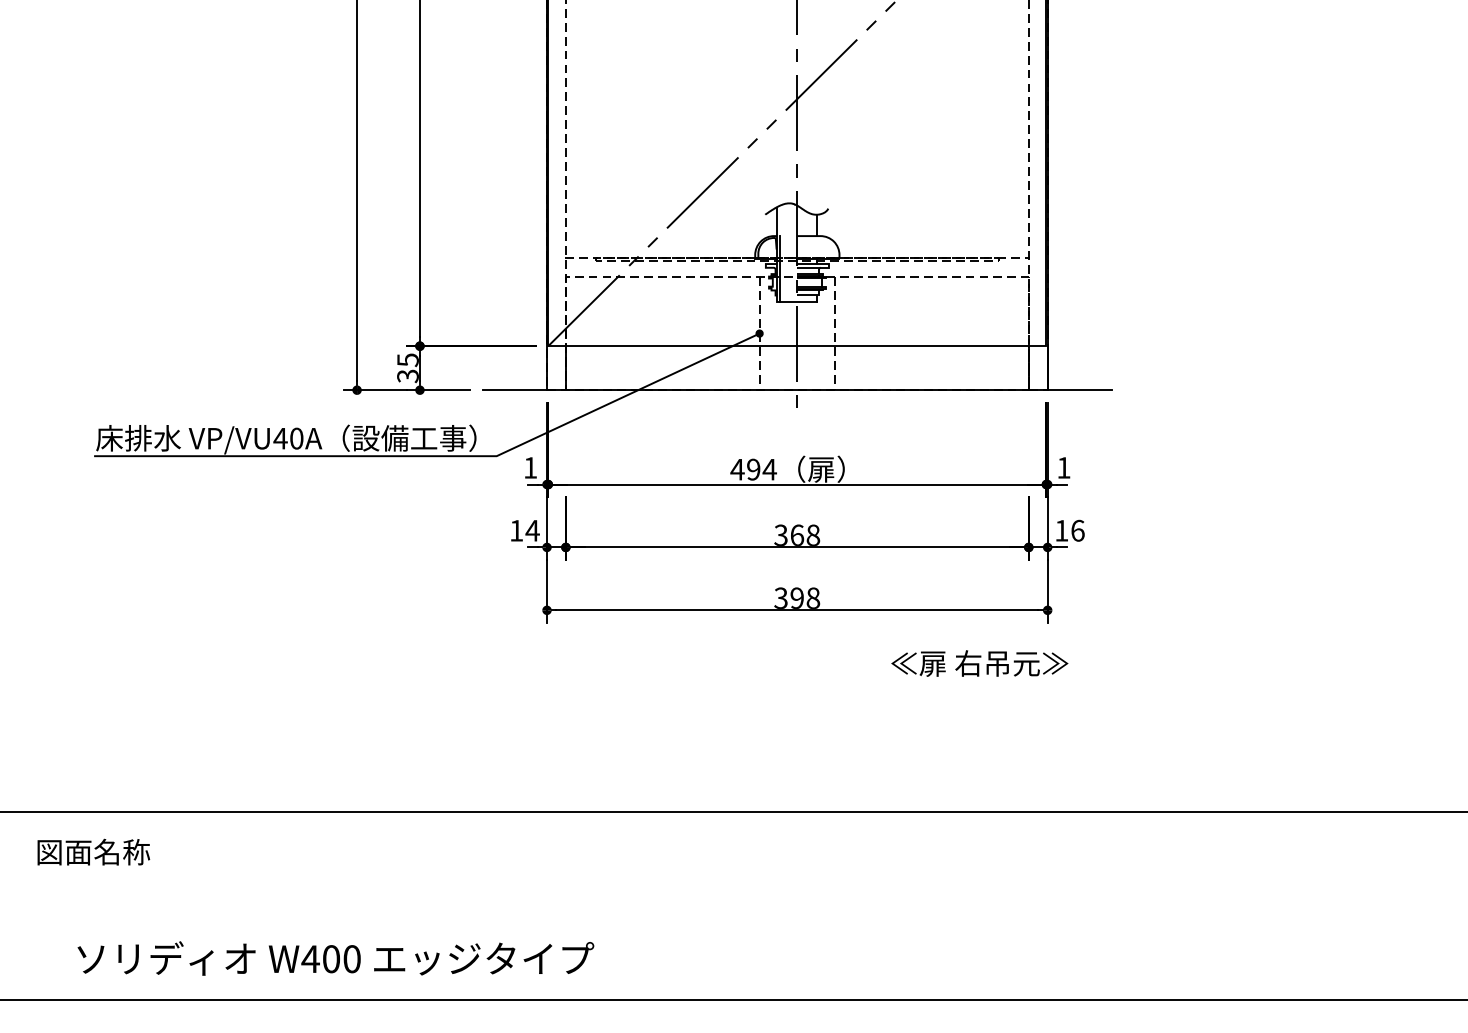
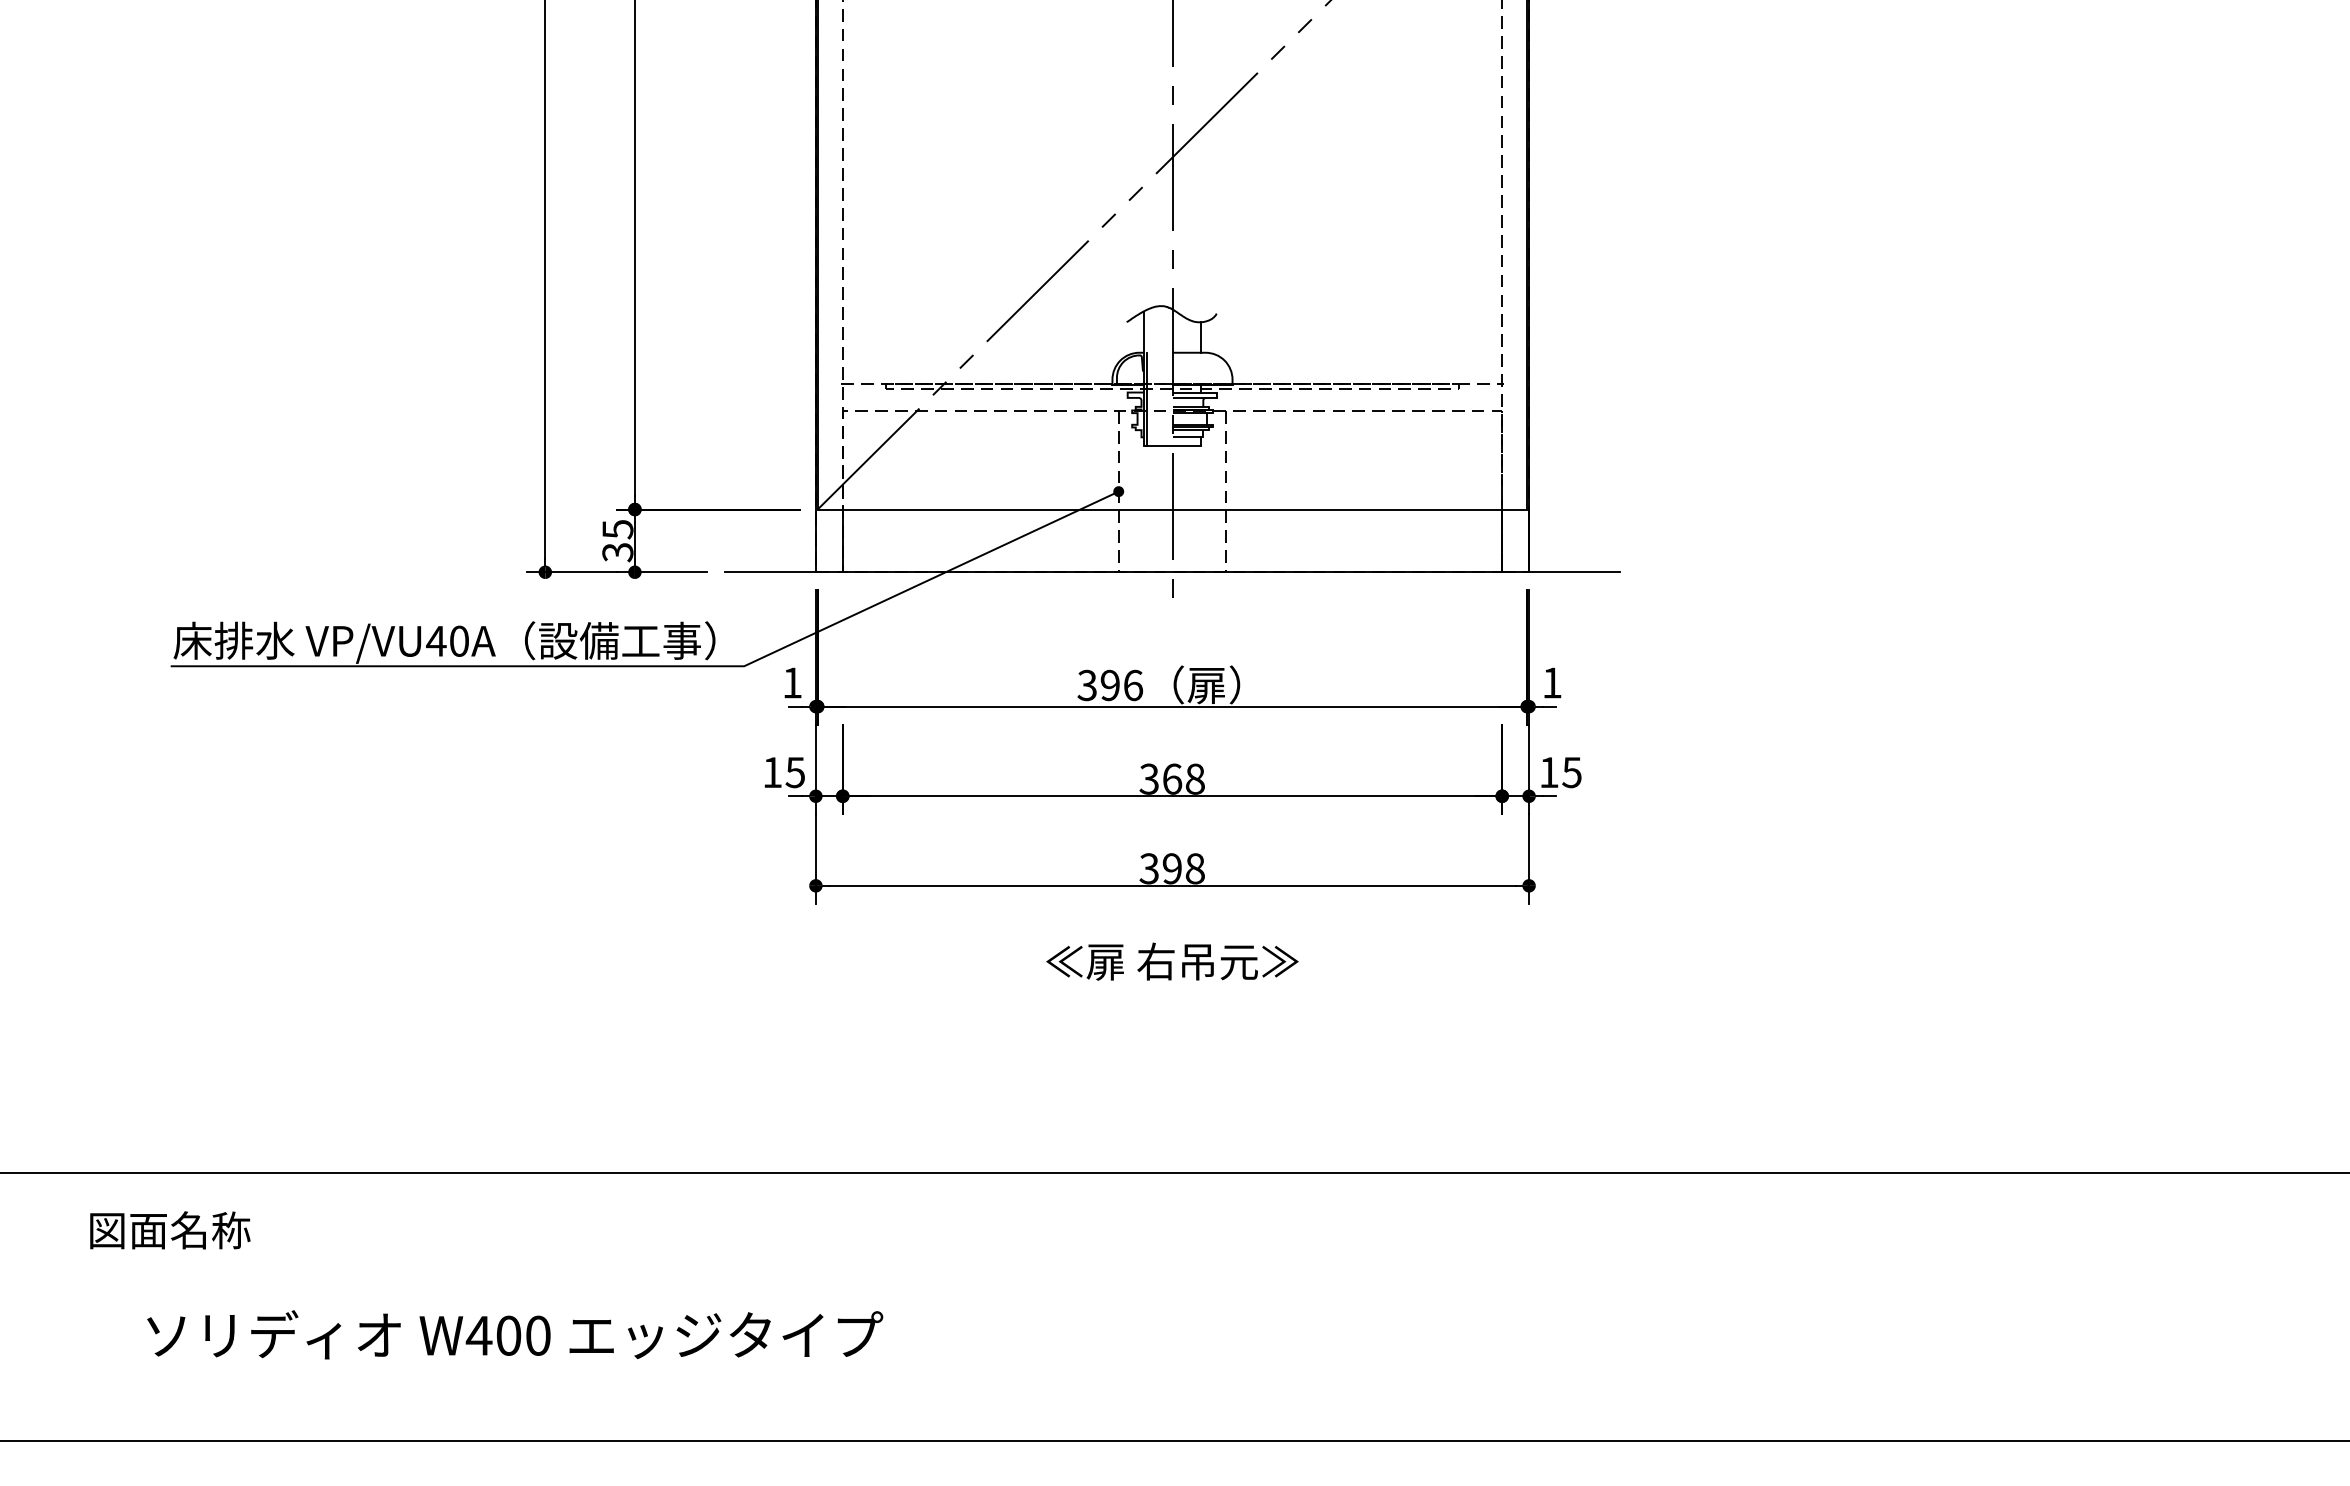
text: (753, 469) -> (1110, 685), 494 -> 396
text: (532, 530) -> (795, 772), 14 -> 15
text: (1077, 530) -> (1571, 772), 16 -> 15
text: (979, 663) -> (1172, 961), moved
text: (336, 958) -> (515, 1334), moved

